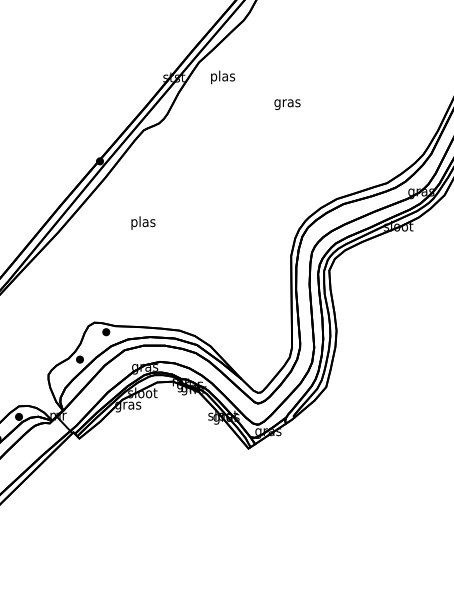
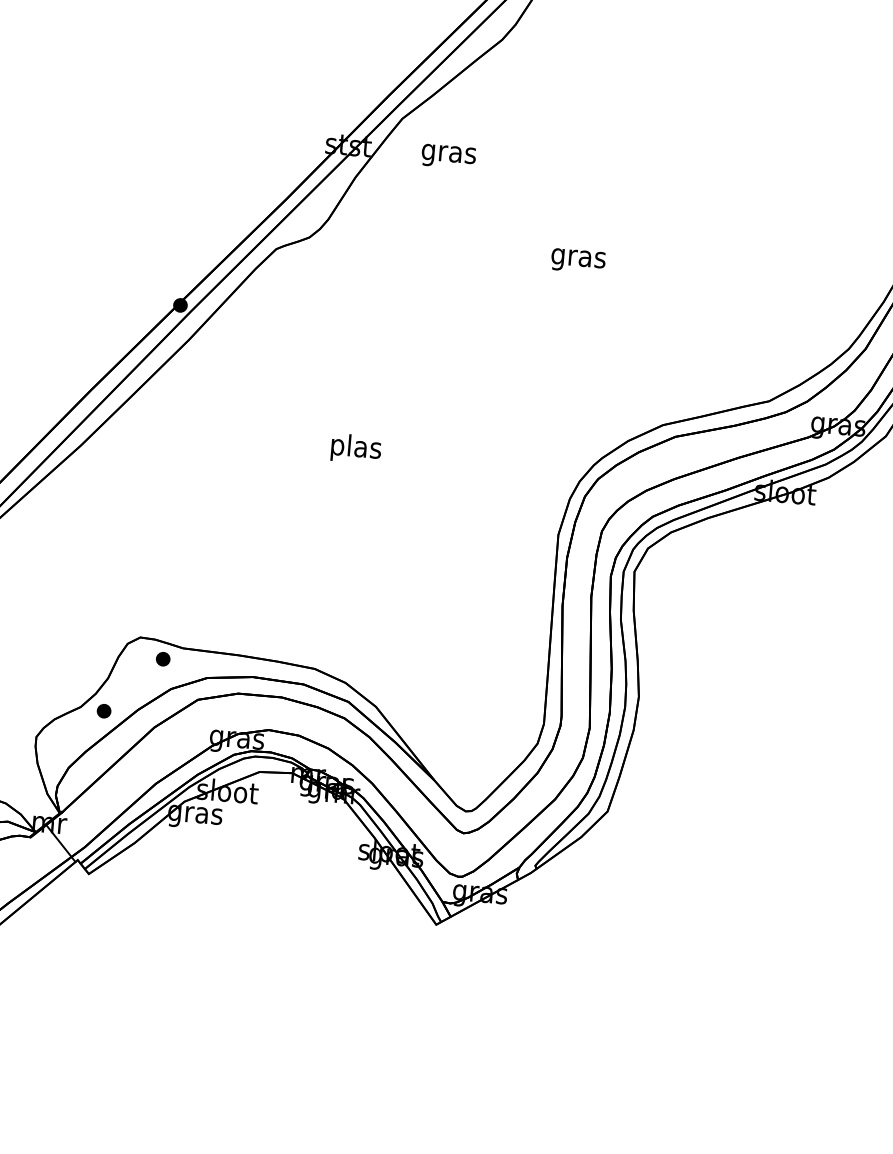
text: (222, 77) -> (448, 153), plas -> gras
text: (287, 104) -> (578, 260), moved
text: (143, 222) -> (356, 447), moved

